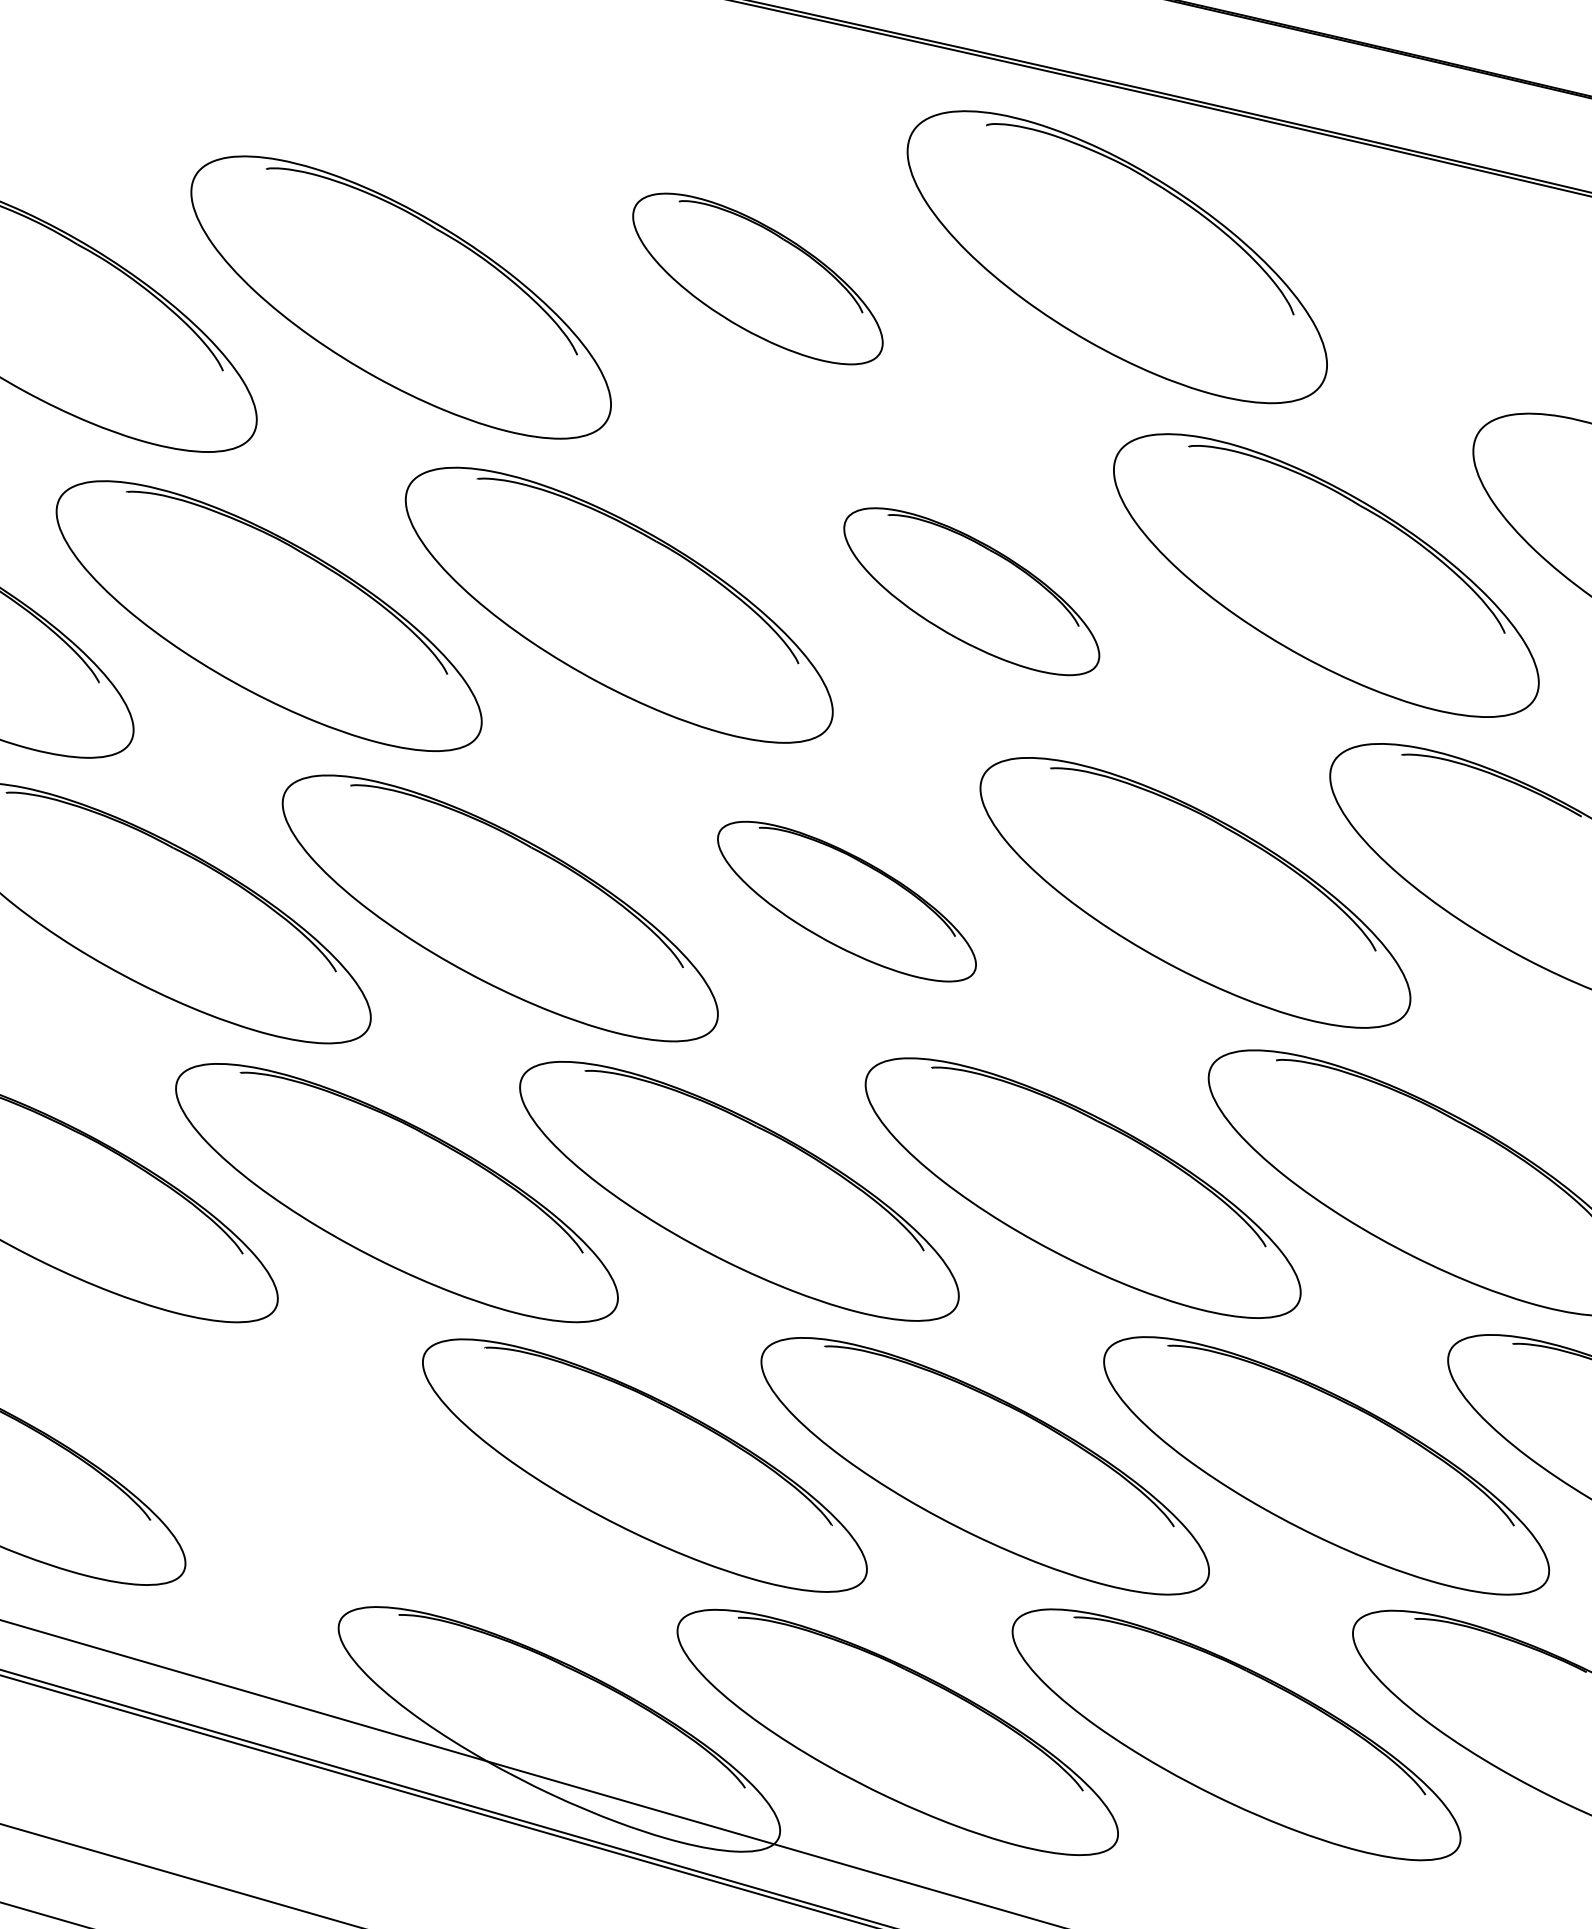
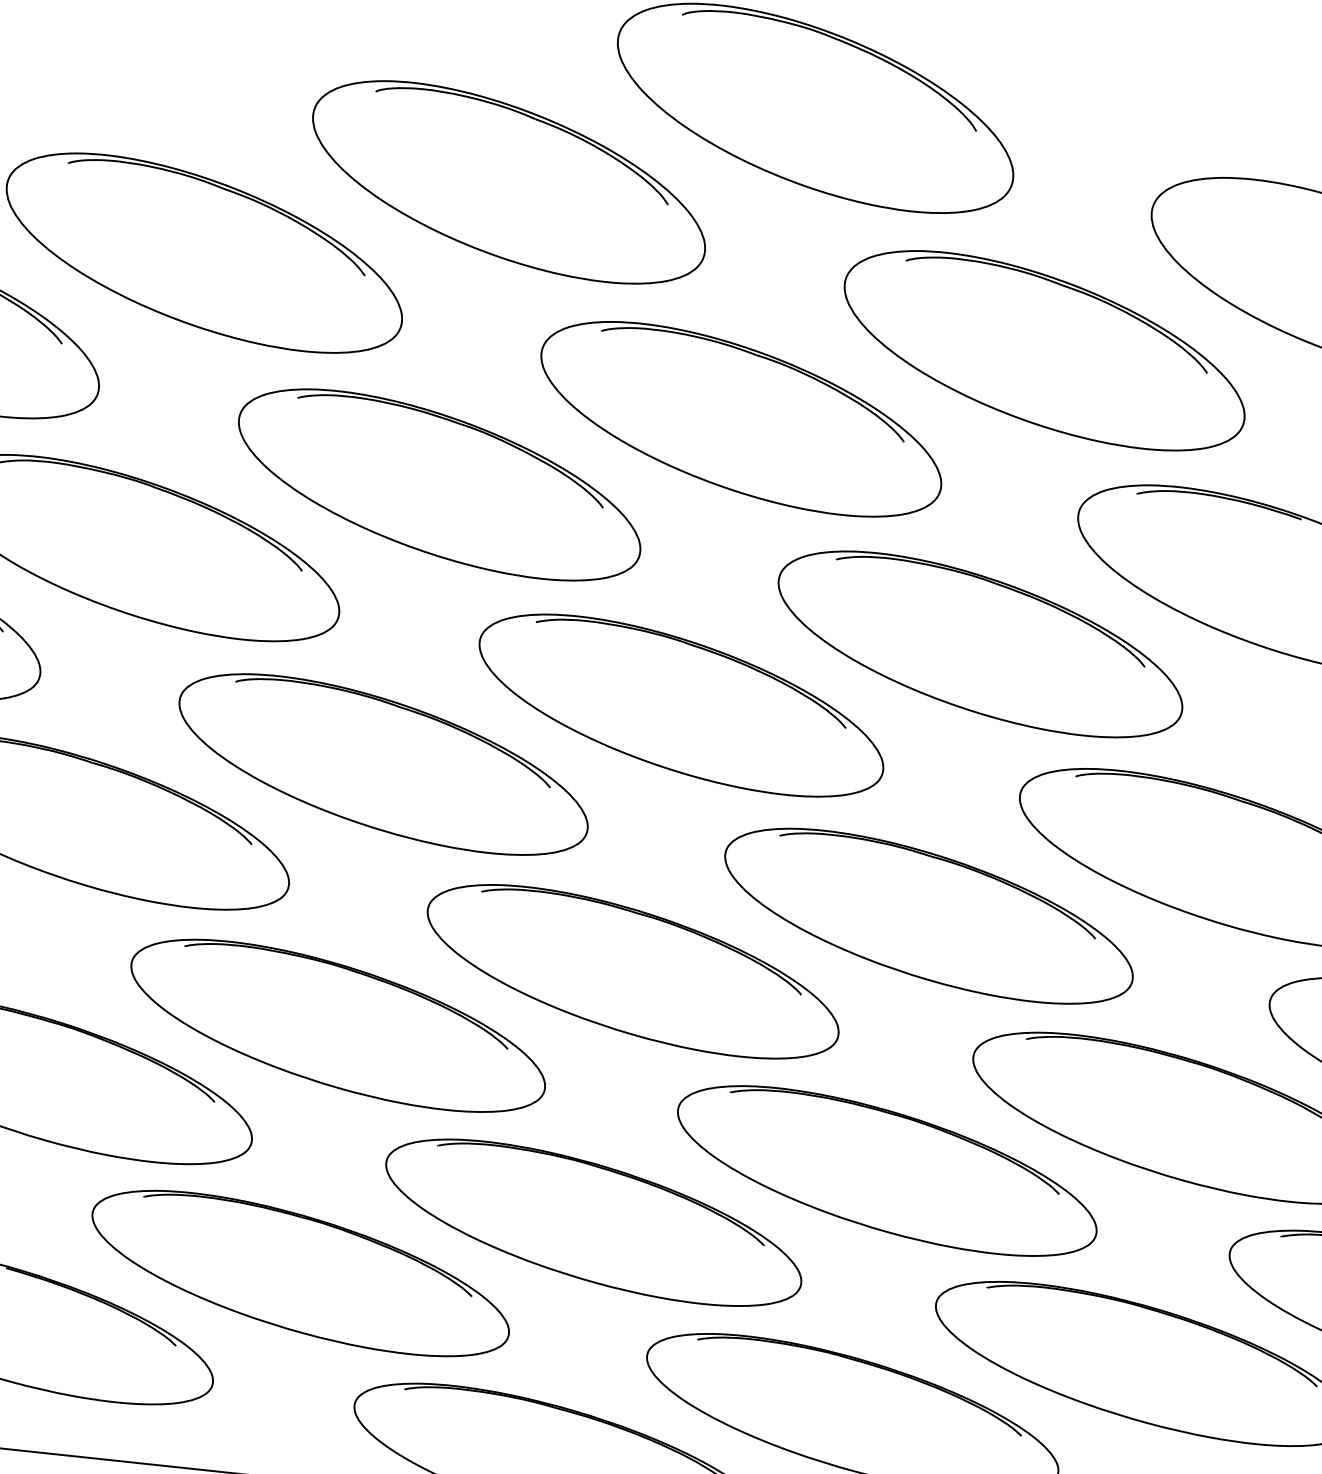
part: (757, 278) -> (508, 182), size x1.67
part: (971, 591) -> (741, 419), size x1.67
part: (846, 901) -> (680, 705), size x1.67
part: (304, 1463) -> (299, 1273), added

